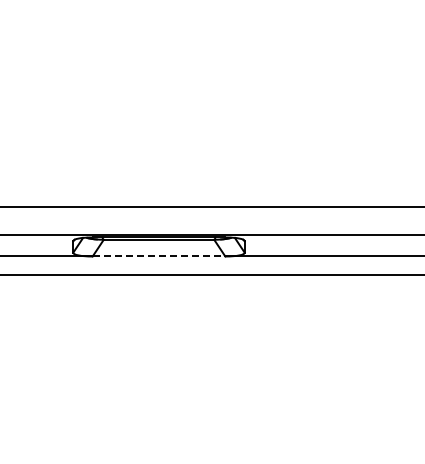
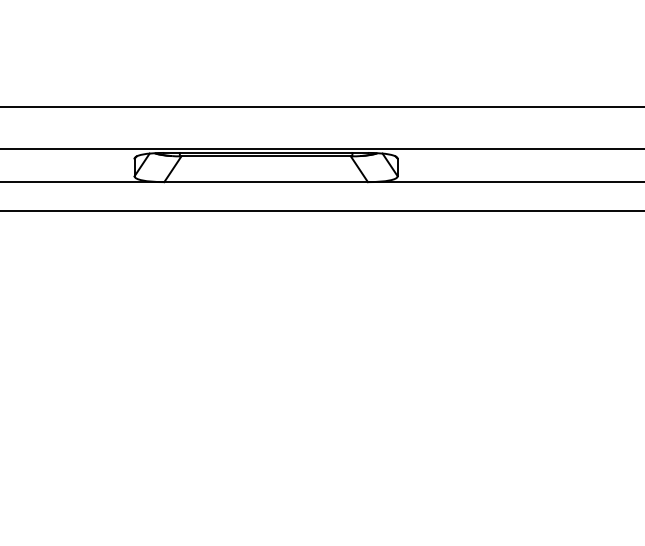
line: (159, 256) -> (266, 182), dashed -> solid

